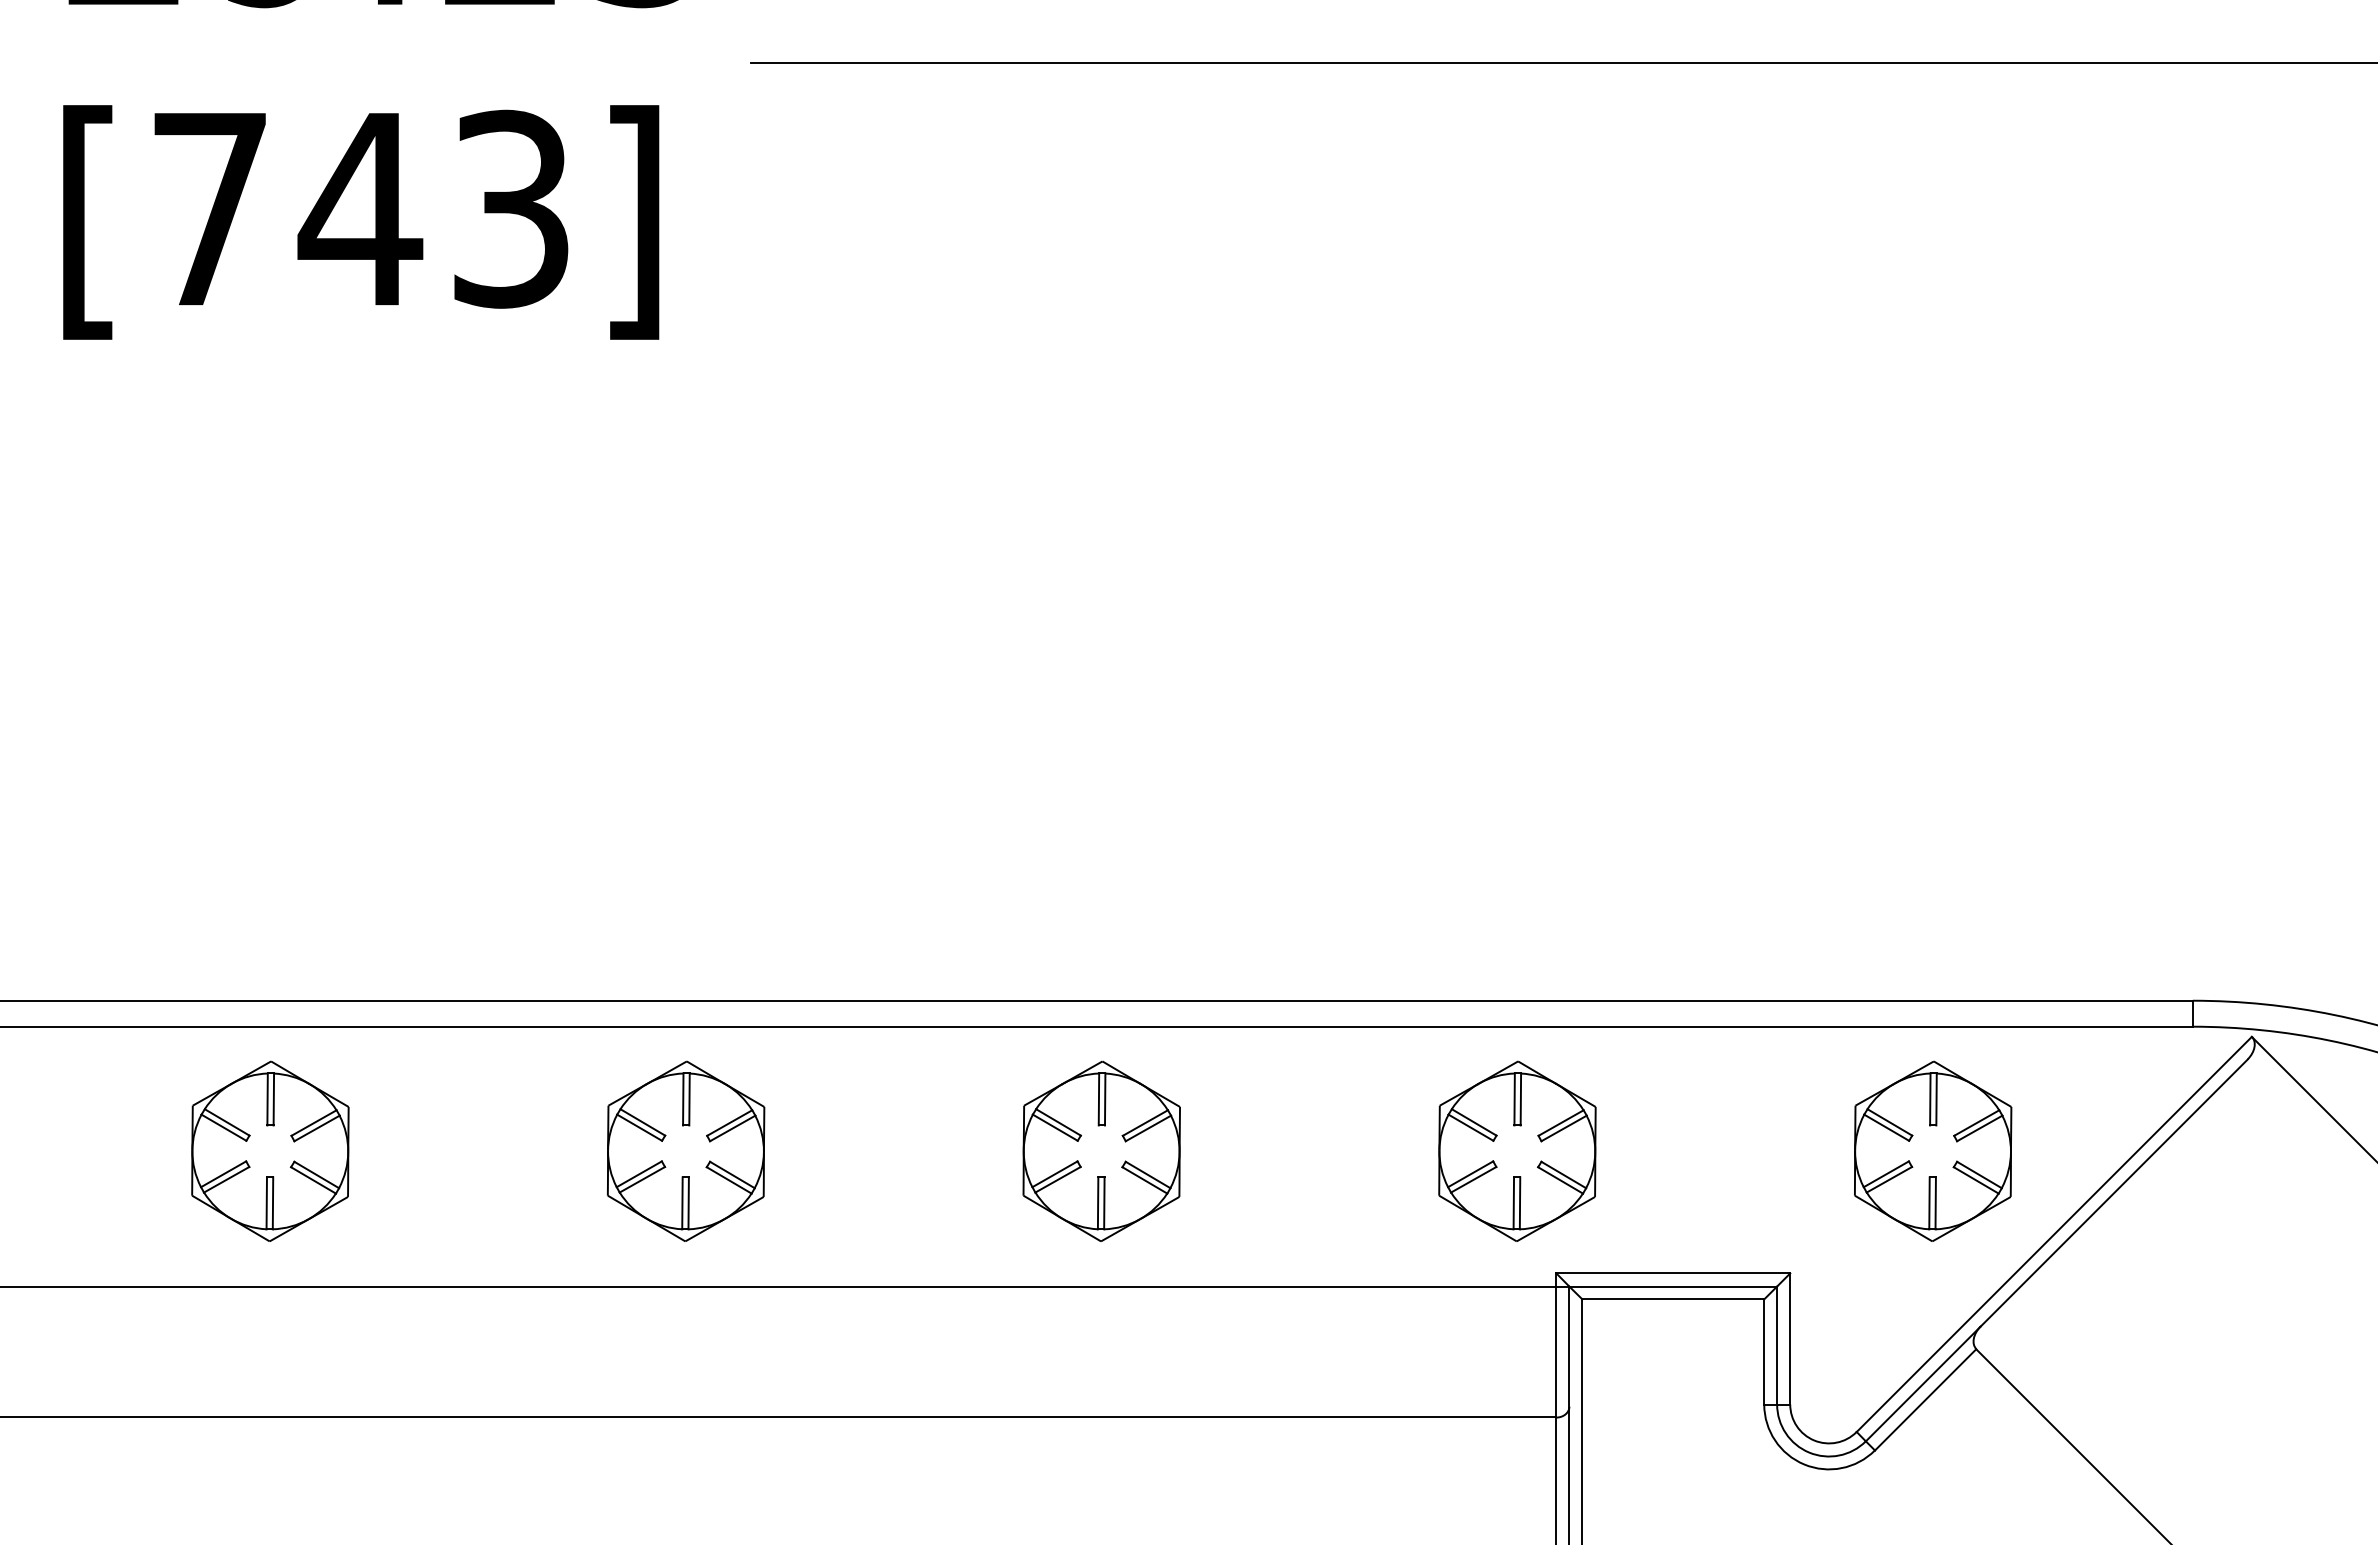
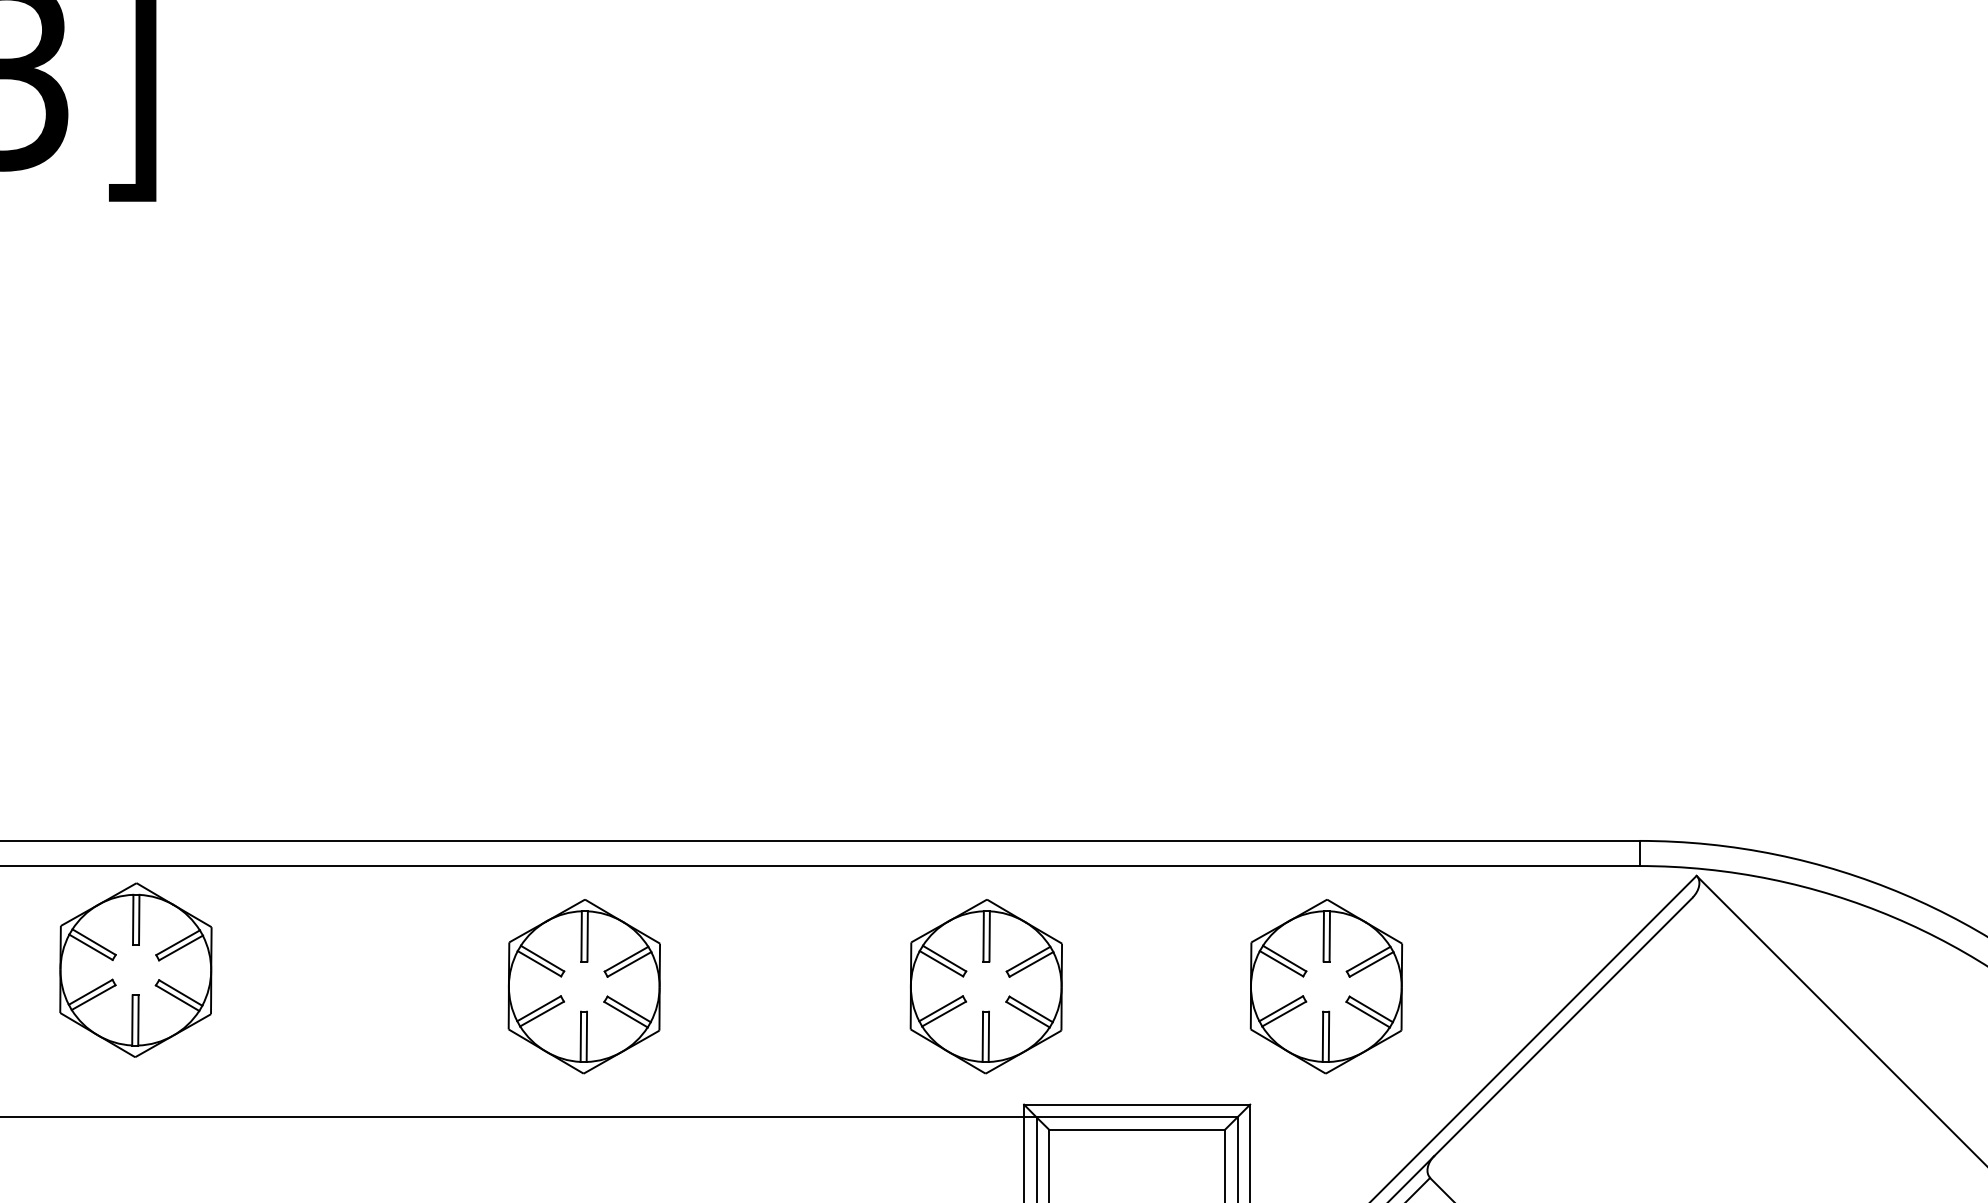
part: (686, 1150) -> (136, 969), moved
part: (1933, 1150) -> (1326, 985), moved

